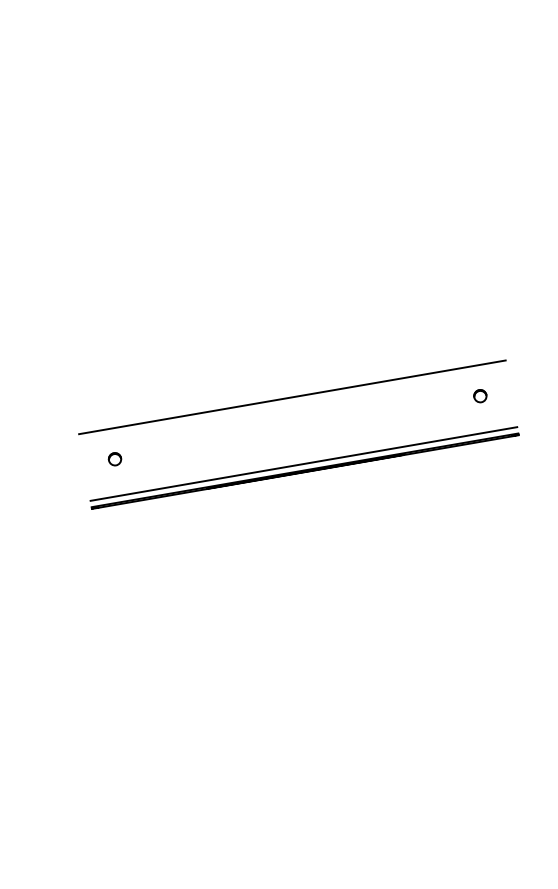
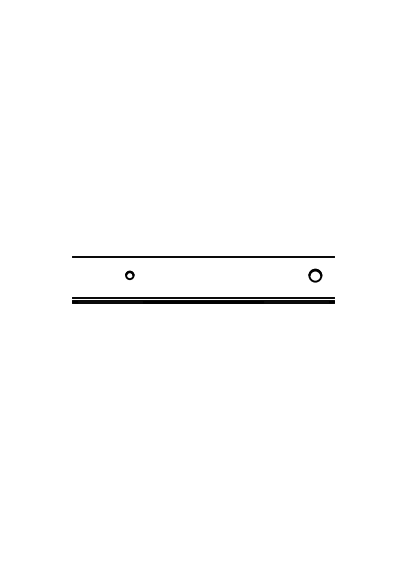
part: (478, 394) -> (314, 274), size x1.6
part: (114, 457) -> (129, 274), moved

